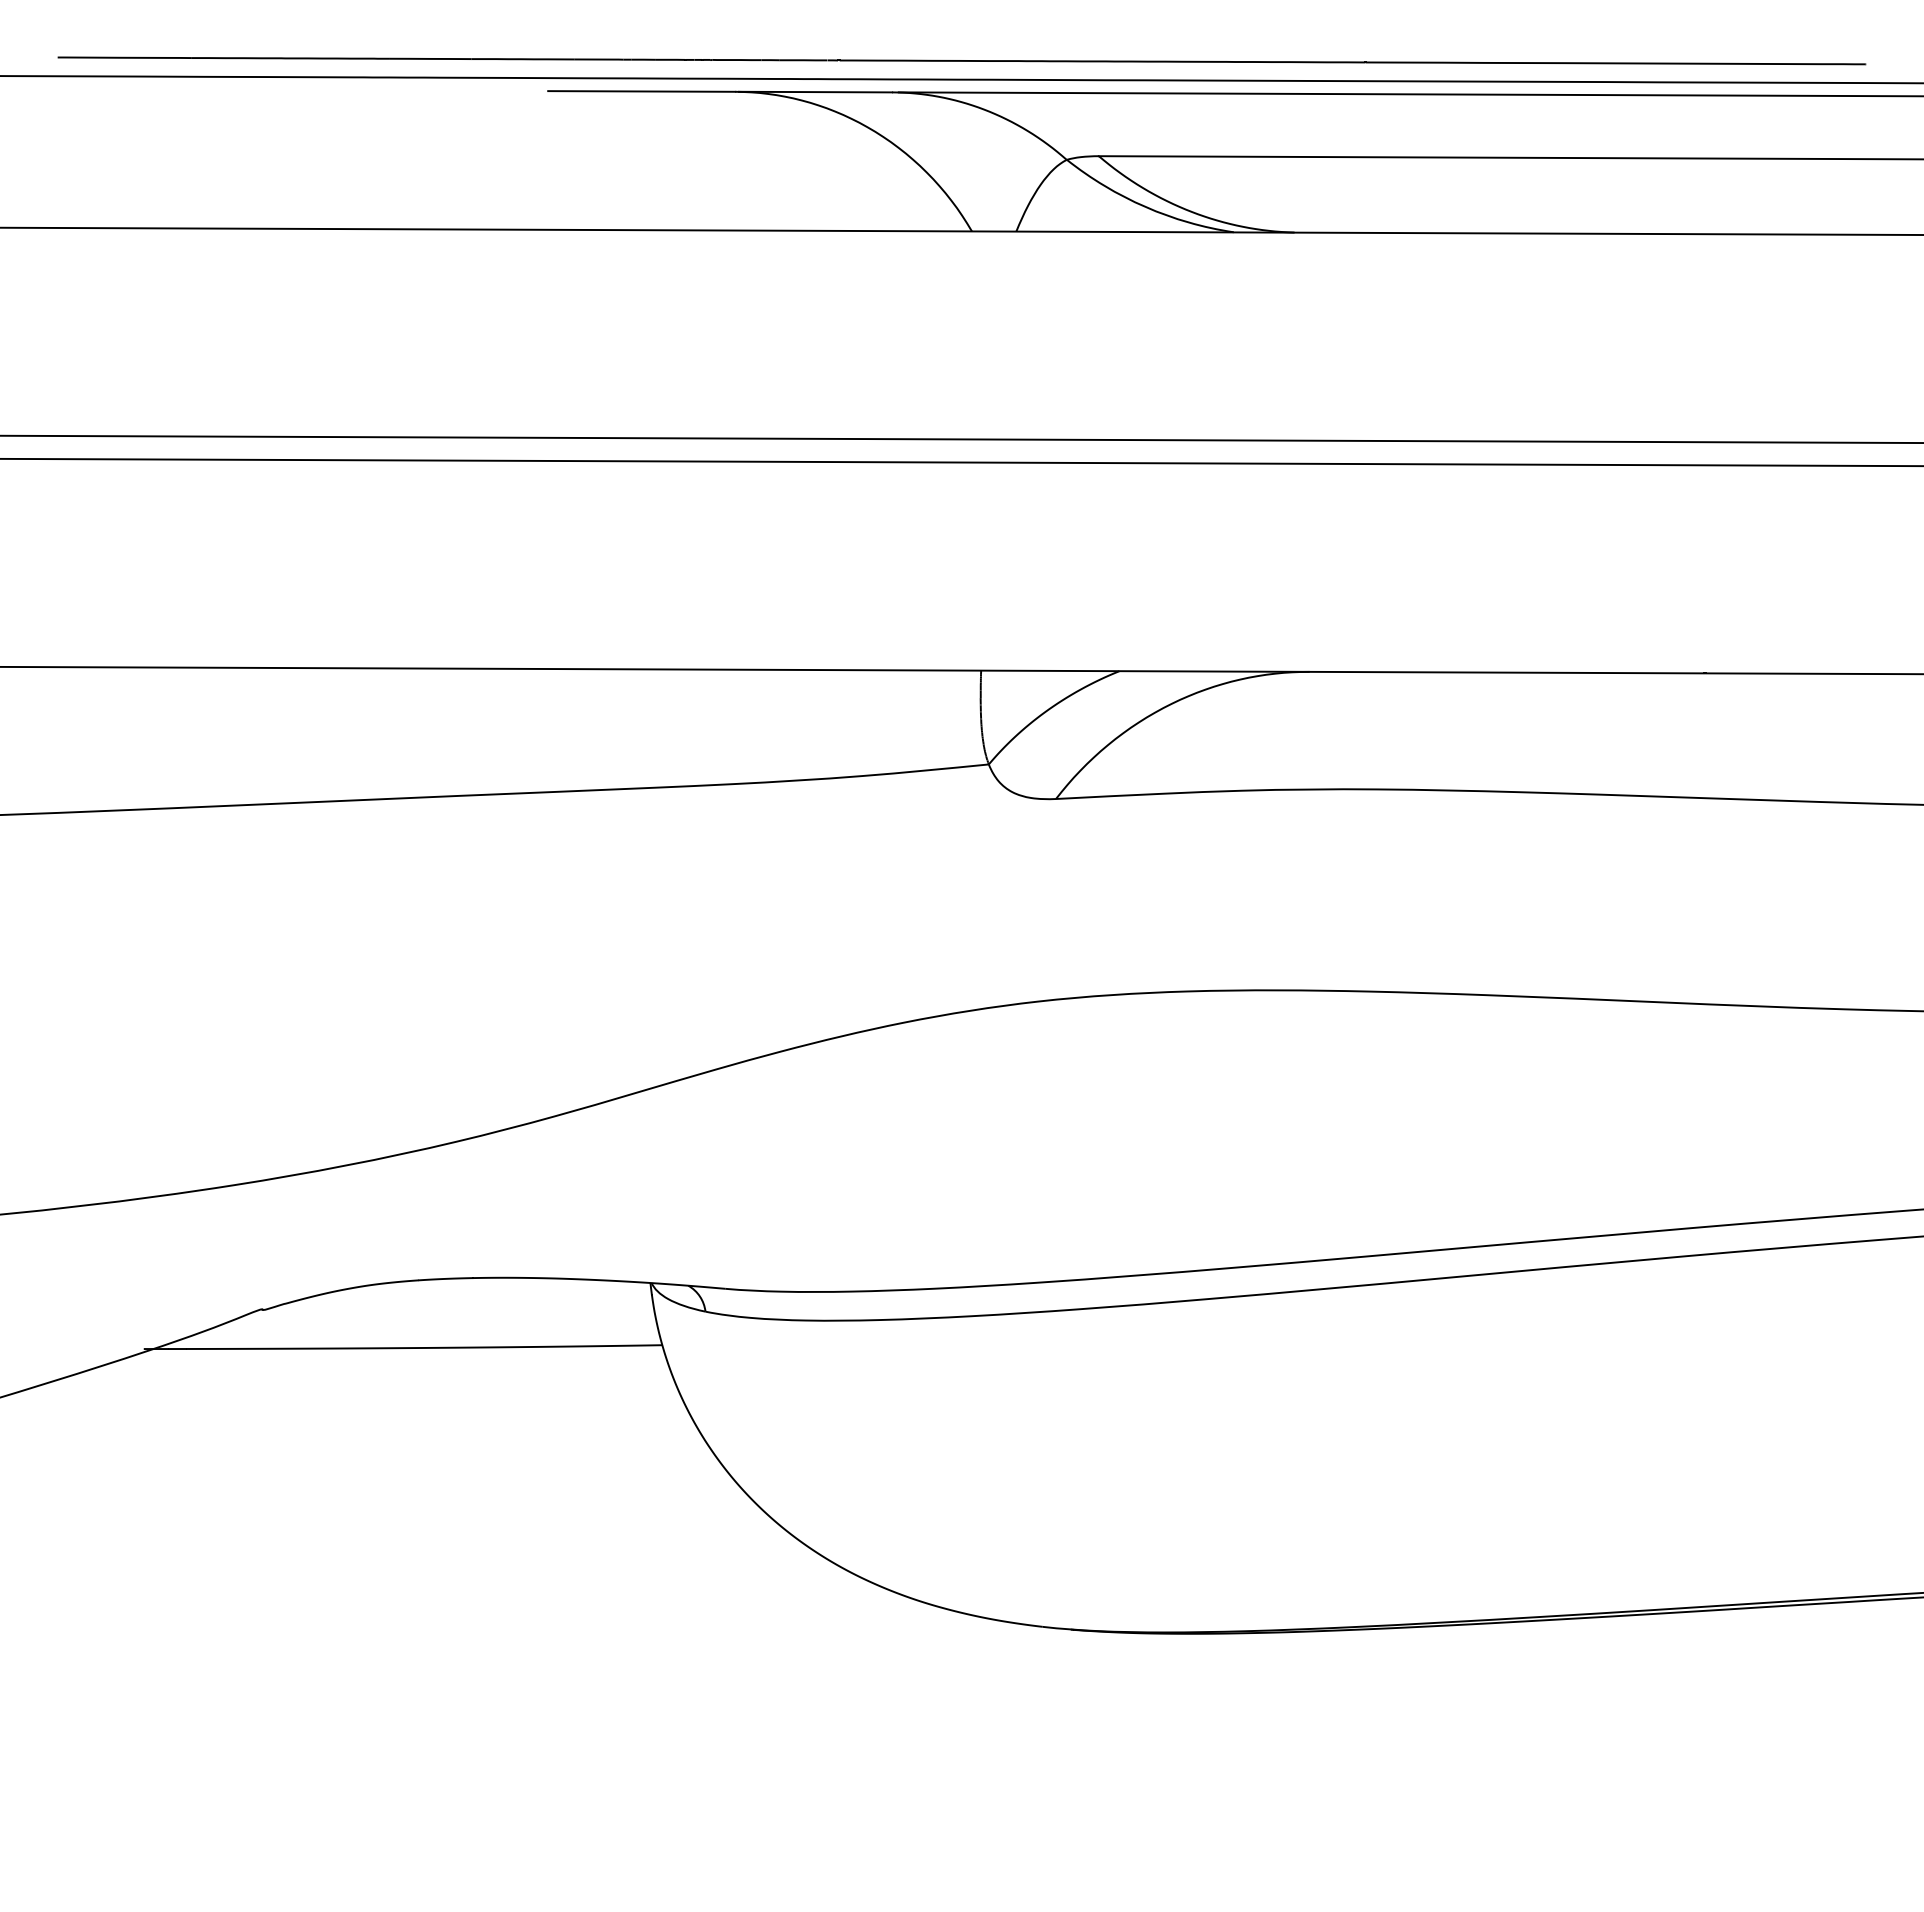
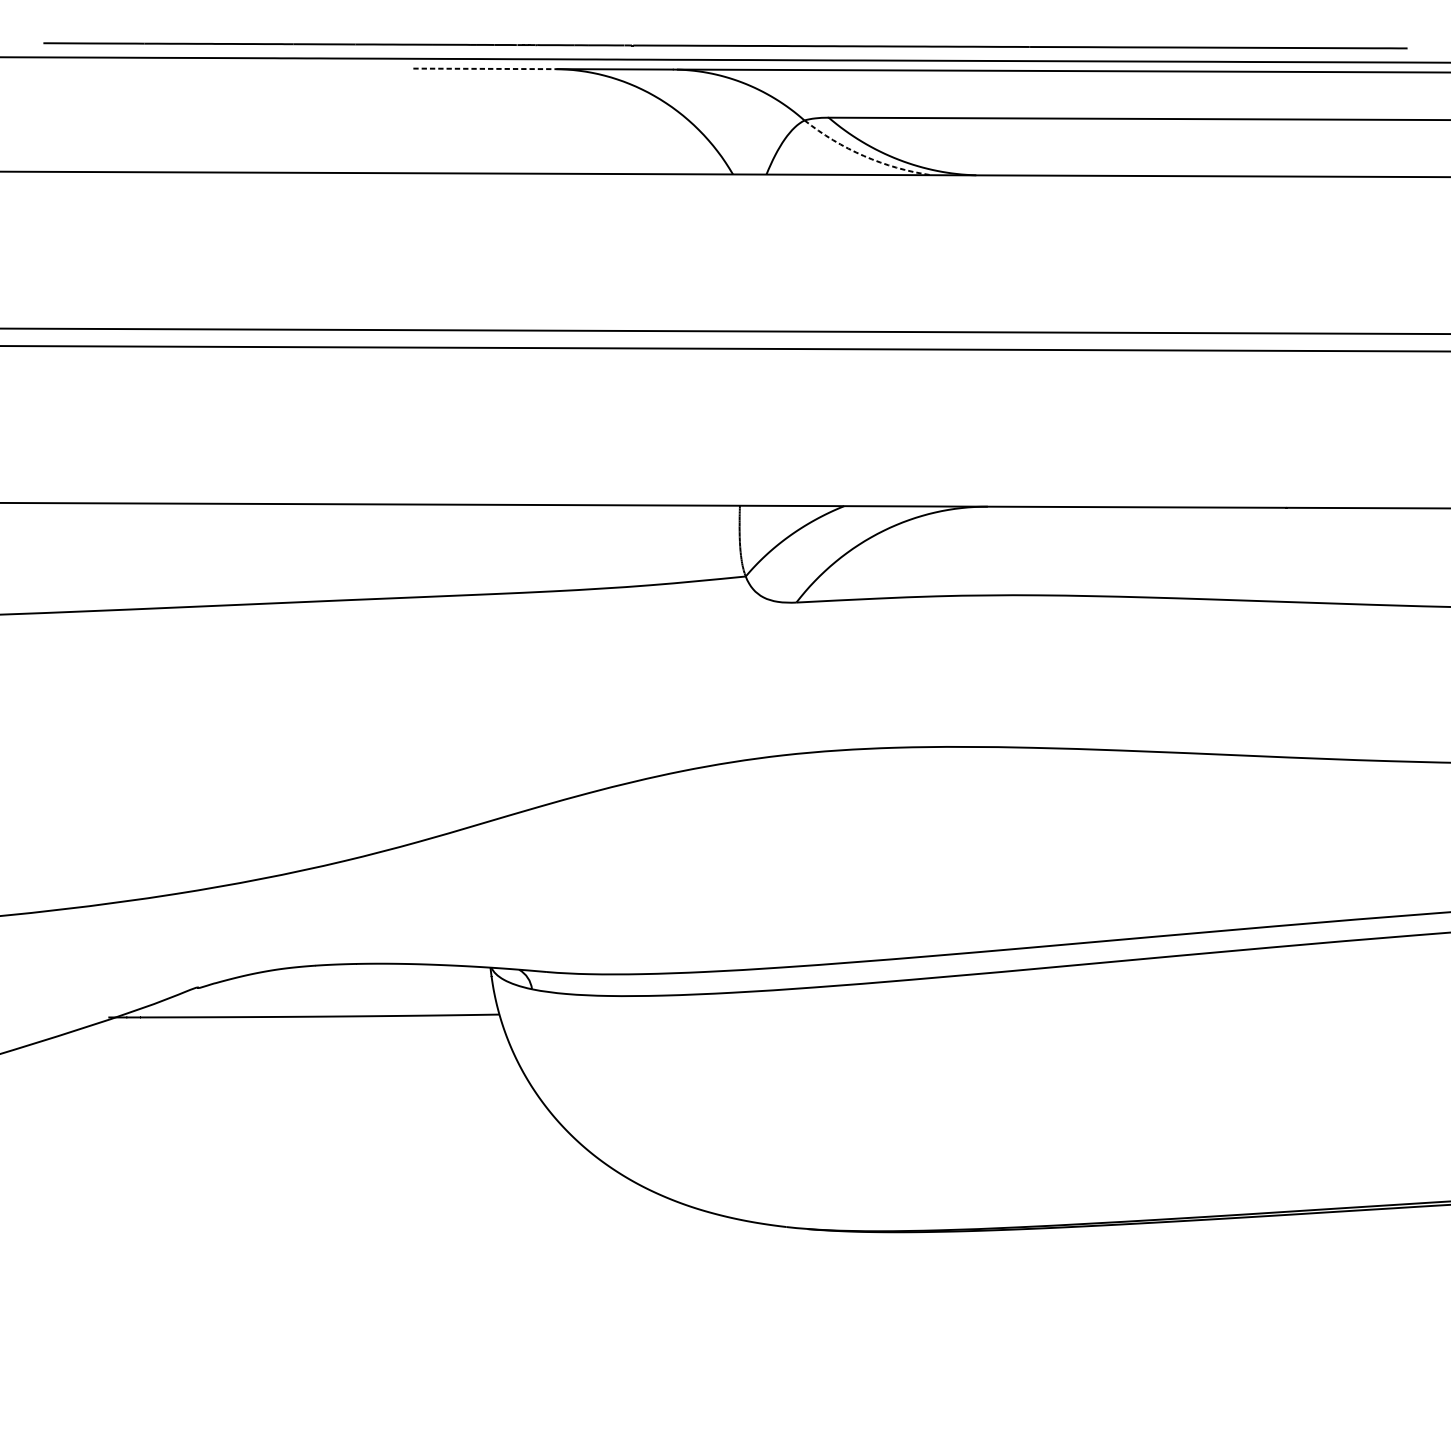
line: (641, 91) -> (483, 68), solid -> dashed
arc: (1145, 206) -> (863, 155), solid -> dashed

